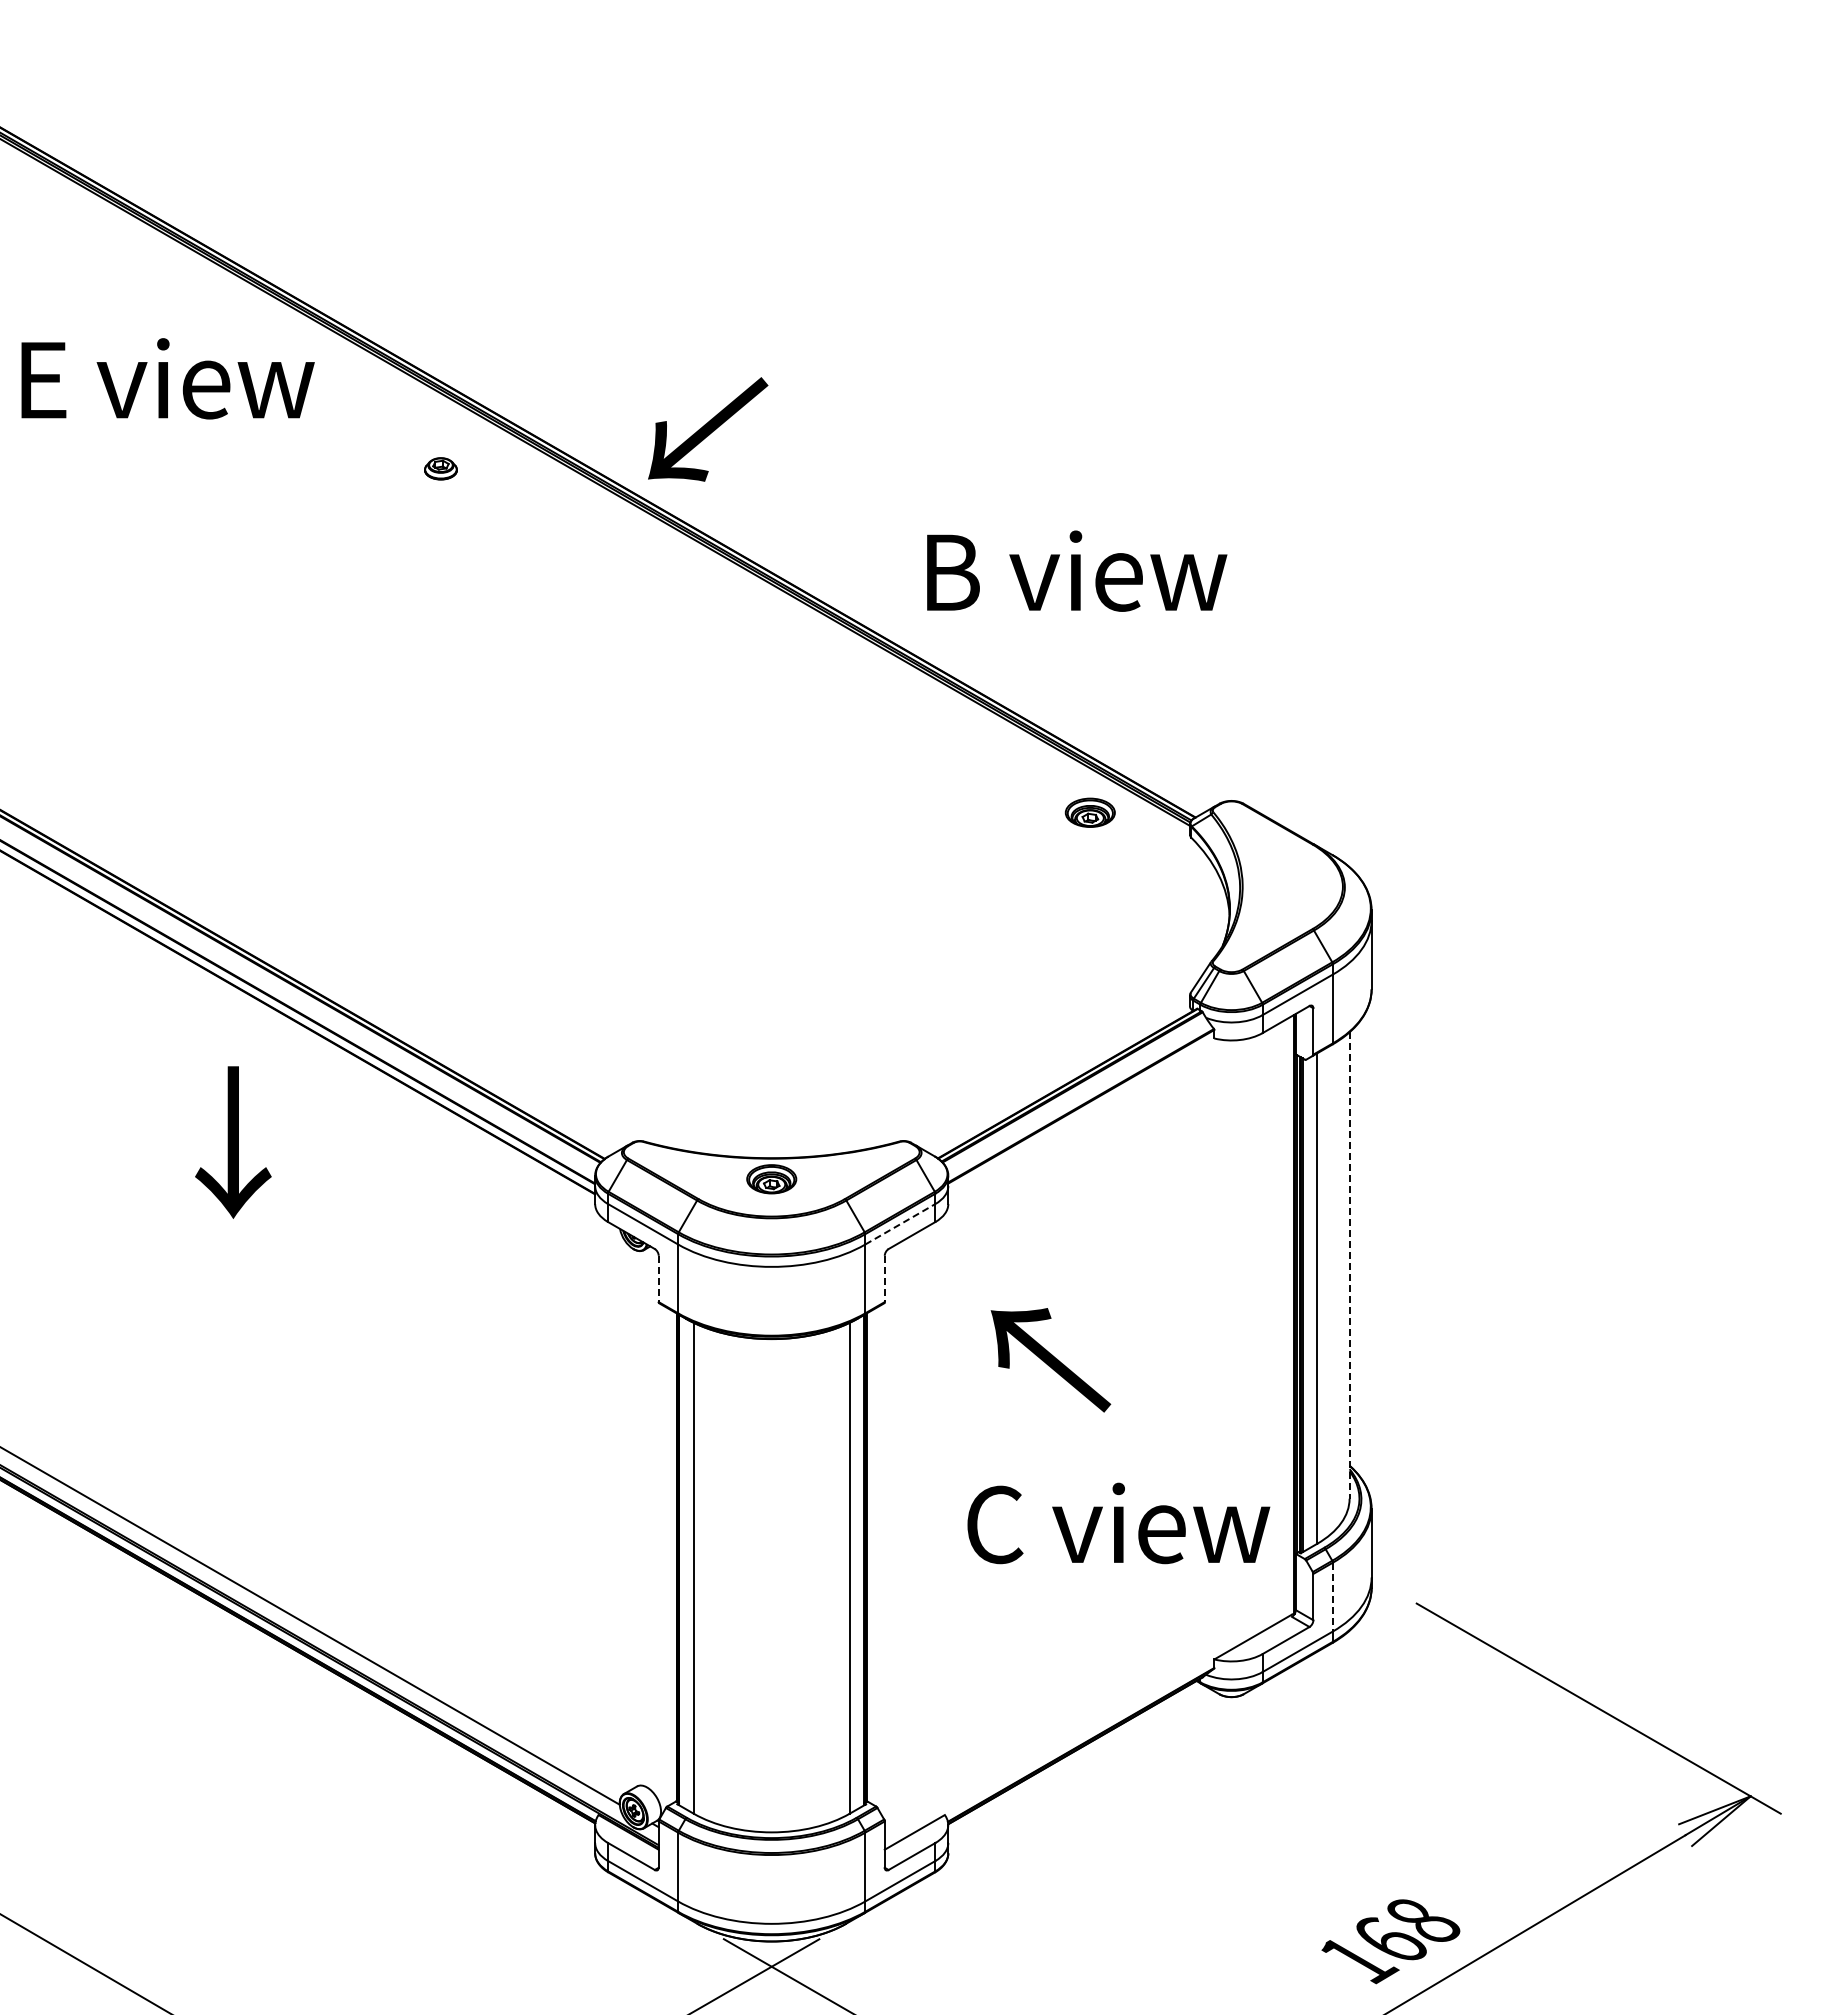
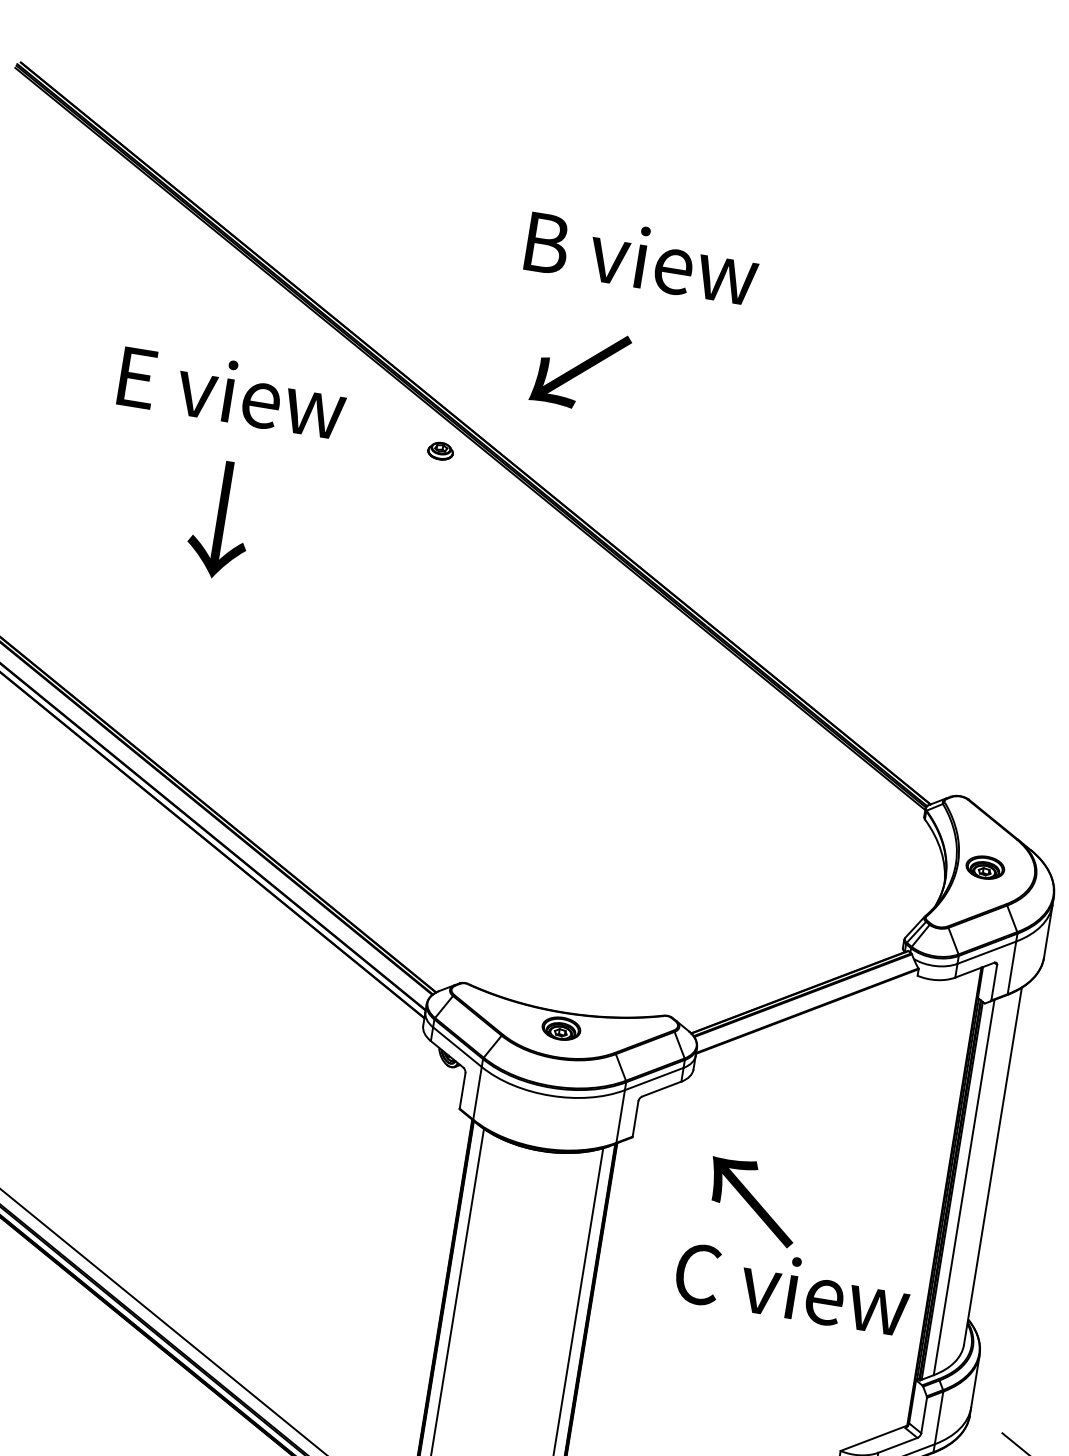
text: (167, 378) -> (232, 392), moved
text: (708, 429) -> (580, 369), moved
part: (440, 468) -> (440, 450), moved
text: (1077, 570) -> (642, 257), moved
part: (1089, 812) -> (984, 867), moved
text: (233, 1142) -> (221, 519), moved
line: (900, 1224) -> (654, 1079), dashed -> solid
line: (1349, 1266) -> (992, 1167), dashed -> solid
line: (658, 1279) -> (462, 1091), dashed -> solid
line: (884, 1279) -> (635, 1119), dashed -> solid
text: (1118, 1523) -> (792, 1288), moved
line: (1332, 1597) -> (938, 1418), dashed -> solid

